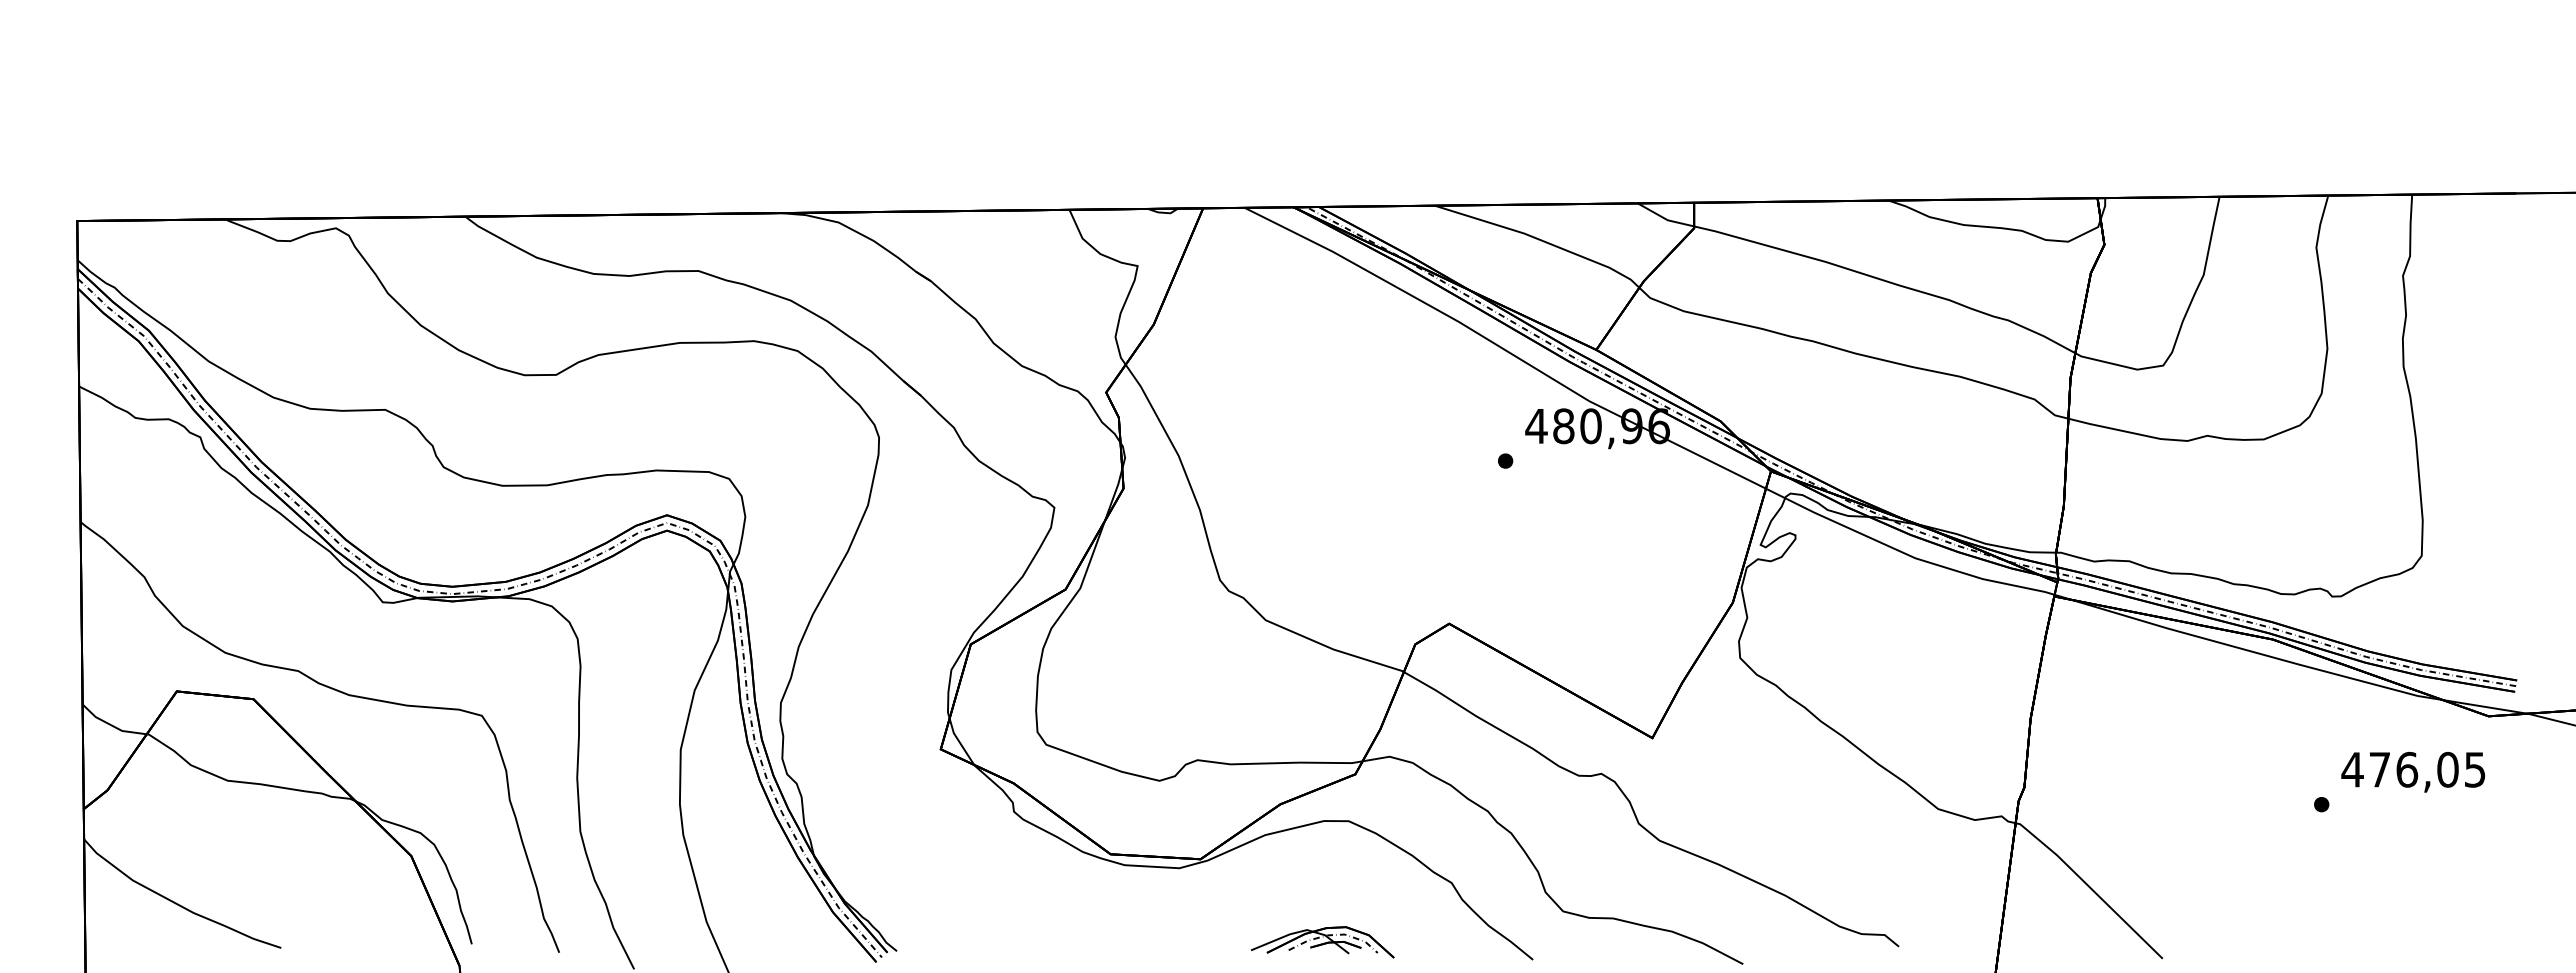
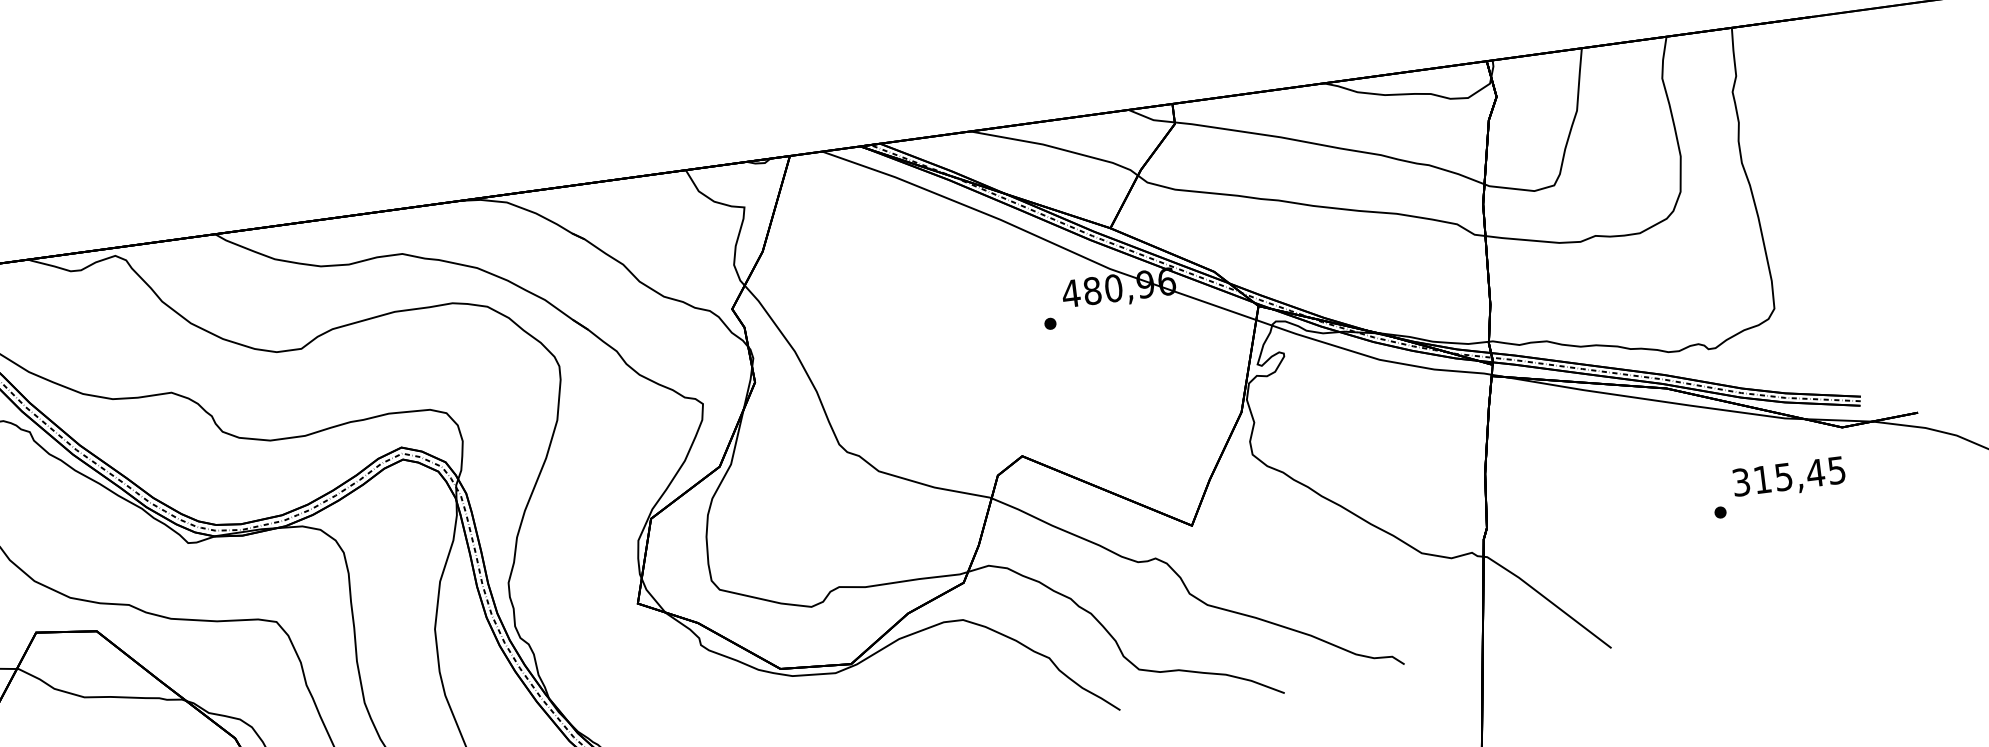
text: (2400, 769) -> (1778, 477), 476,05 -> 315,45
part: (1322, 942) -> (954, 717), removed

